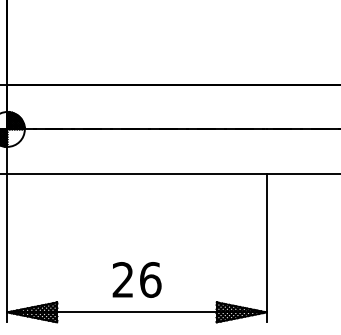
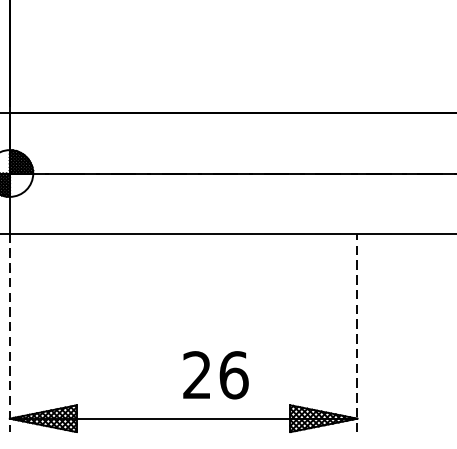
line: (266, 247) -> (357, 331), solid -> dashed
line: (7, 248) -> (10, 333), solid -> dashed
text: (136, 279) -> (215, 374), moved

